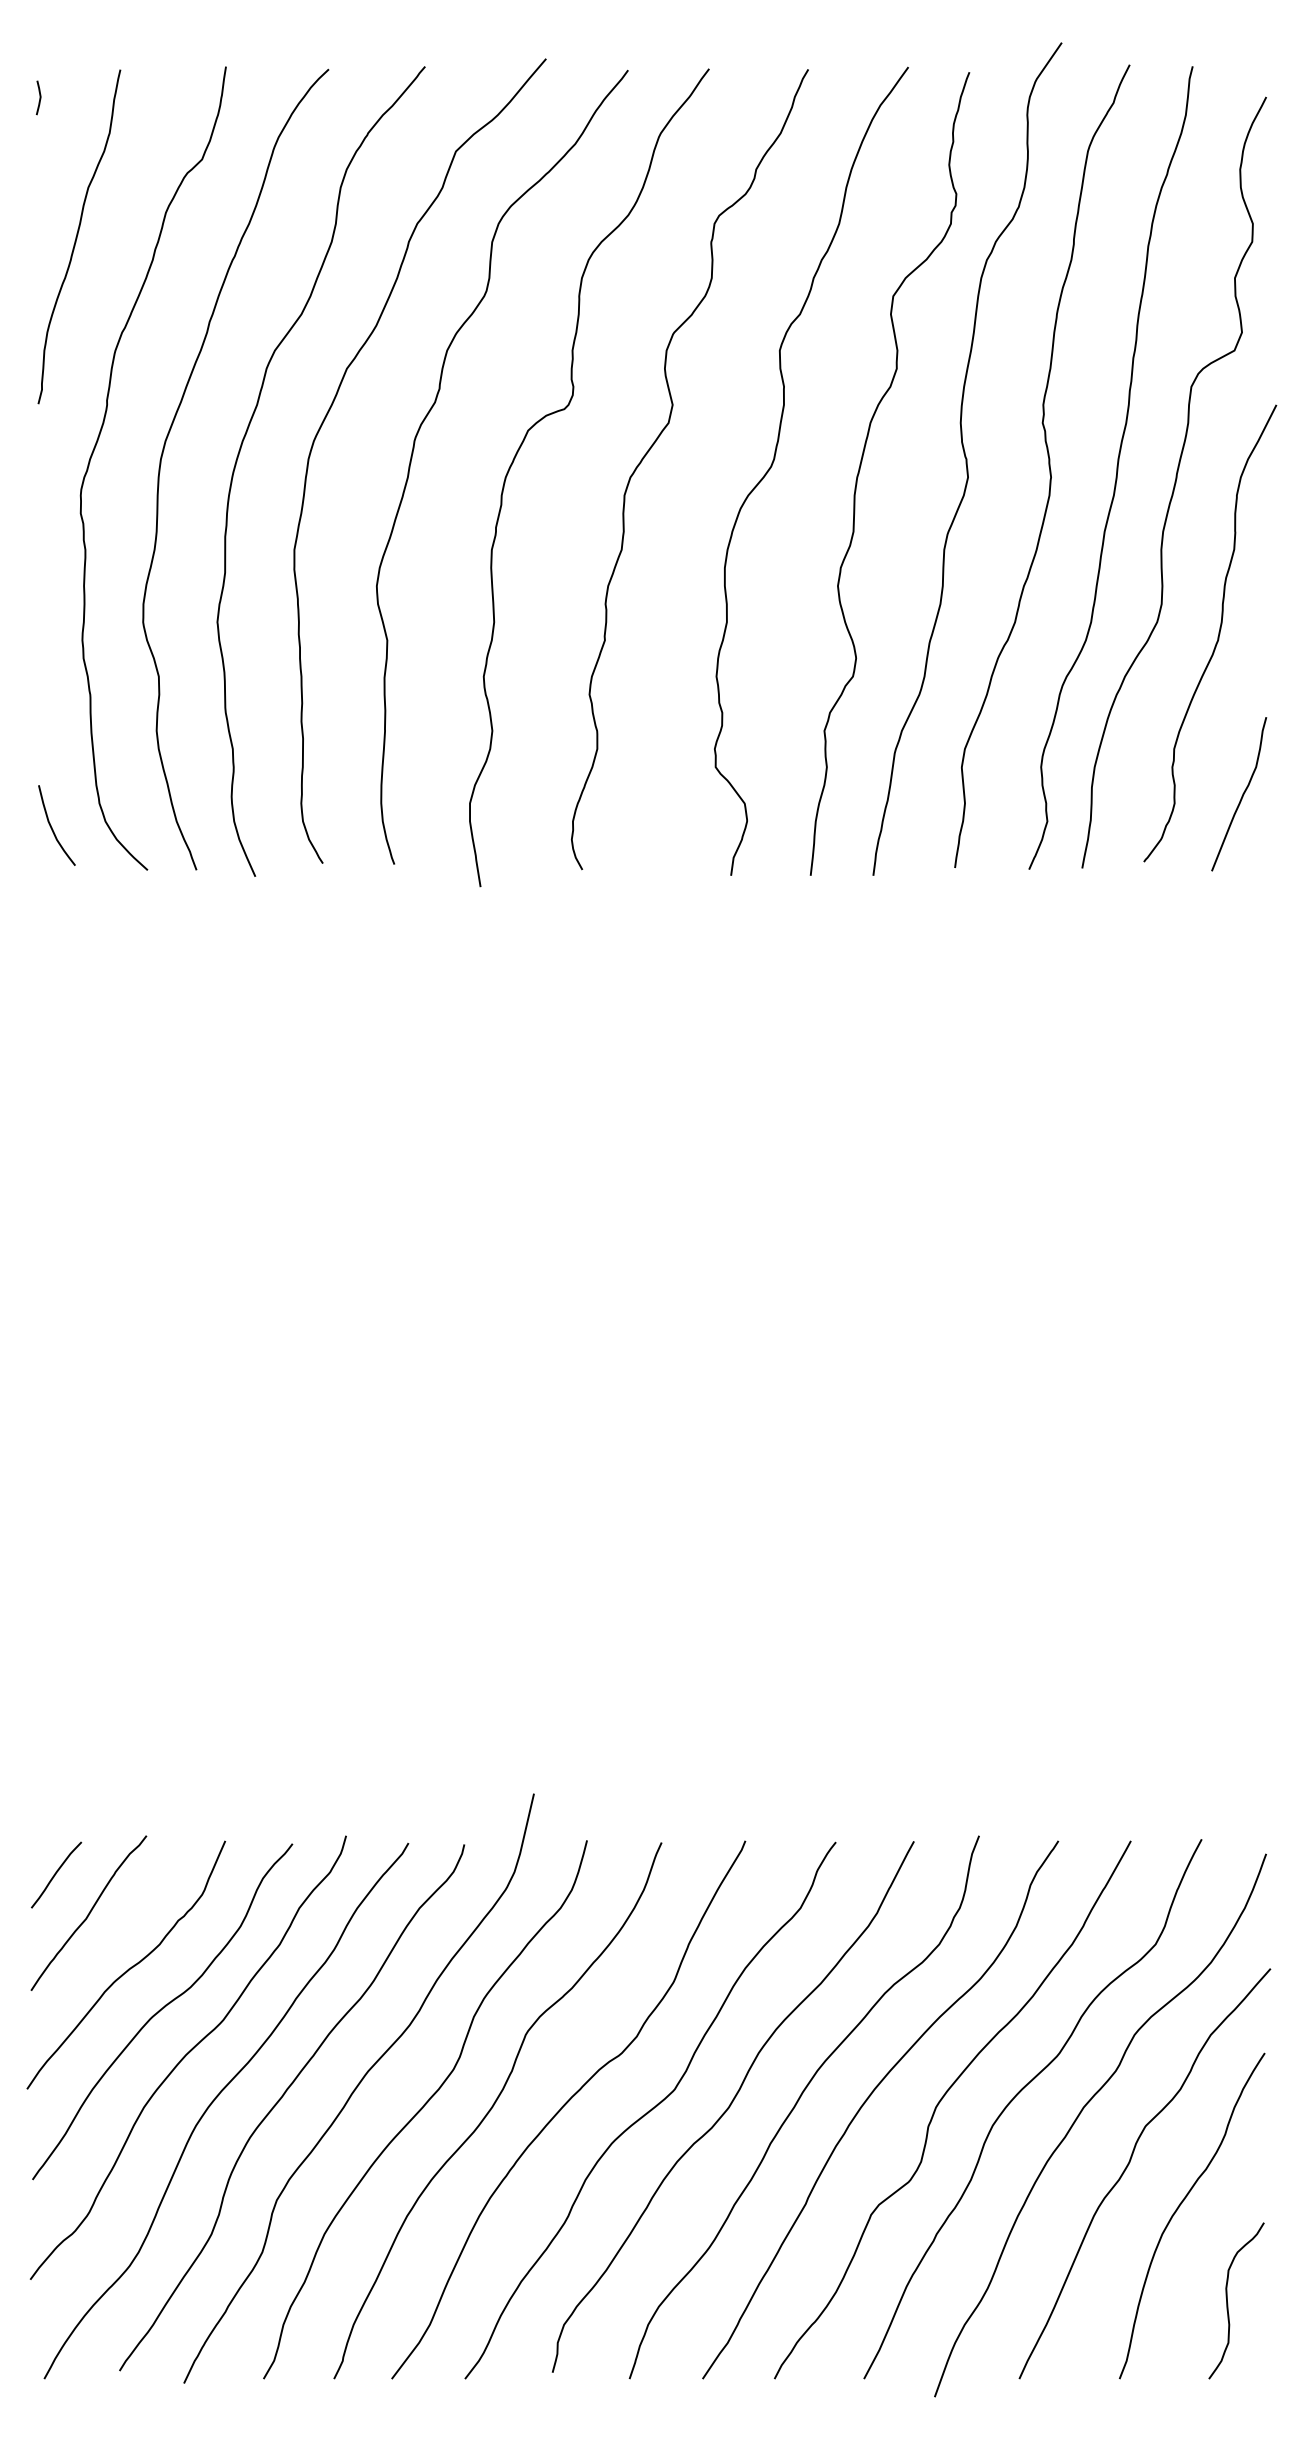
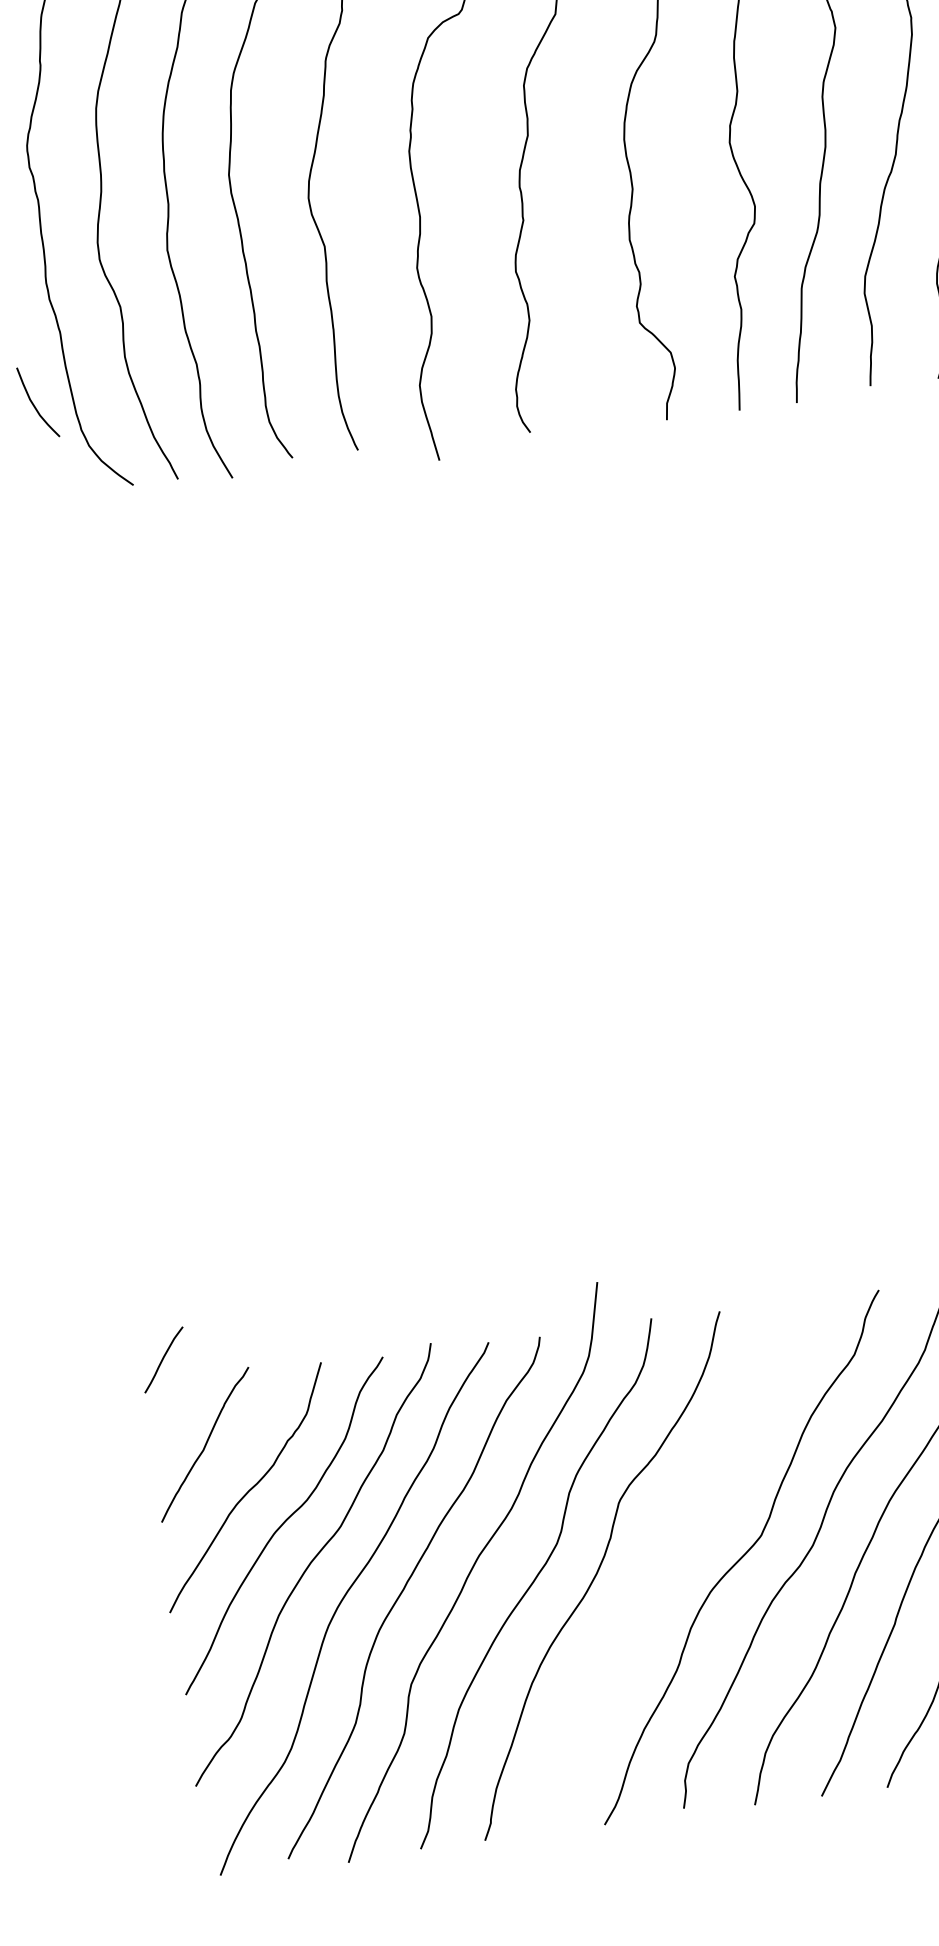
curve: (52, 827) -> (34, 404), moved
curve: (56, 1874) -> (163, 1359), moved
curve: (565, 2105) -> (663, 1563), removed

